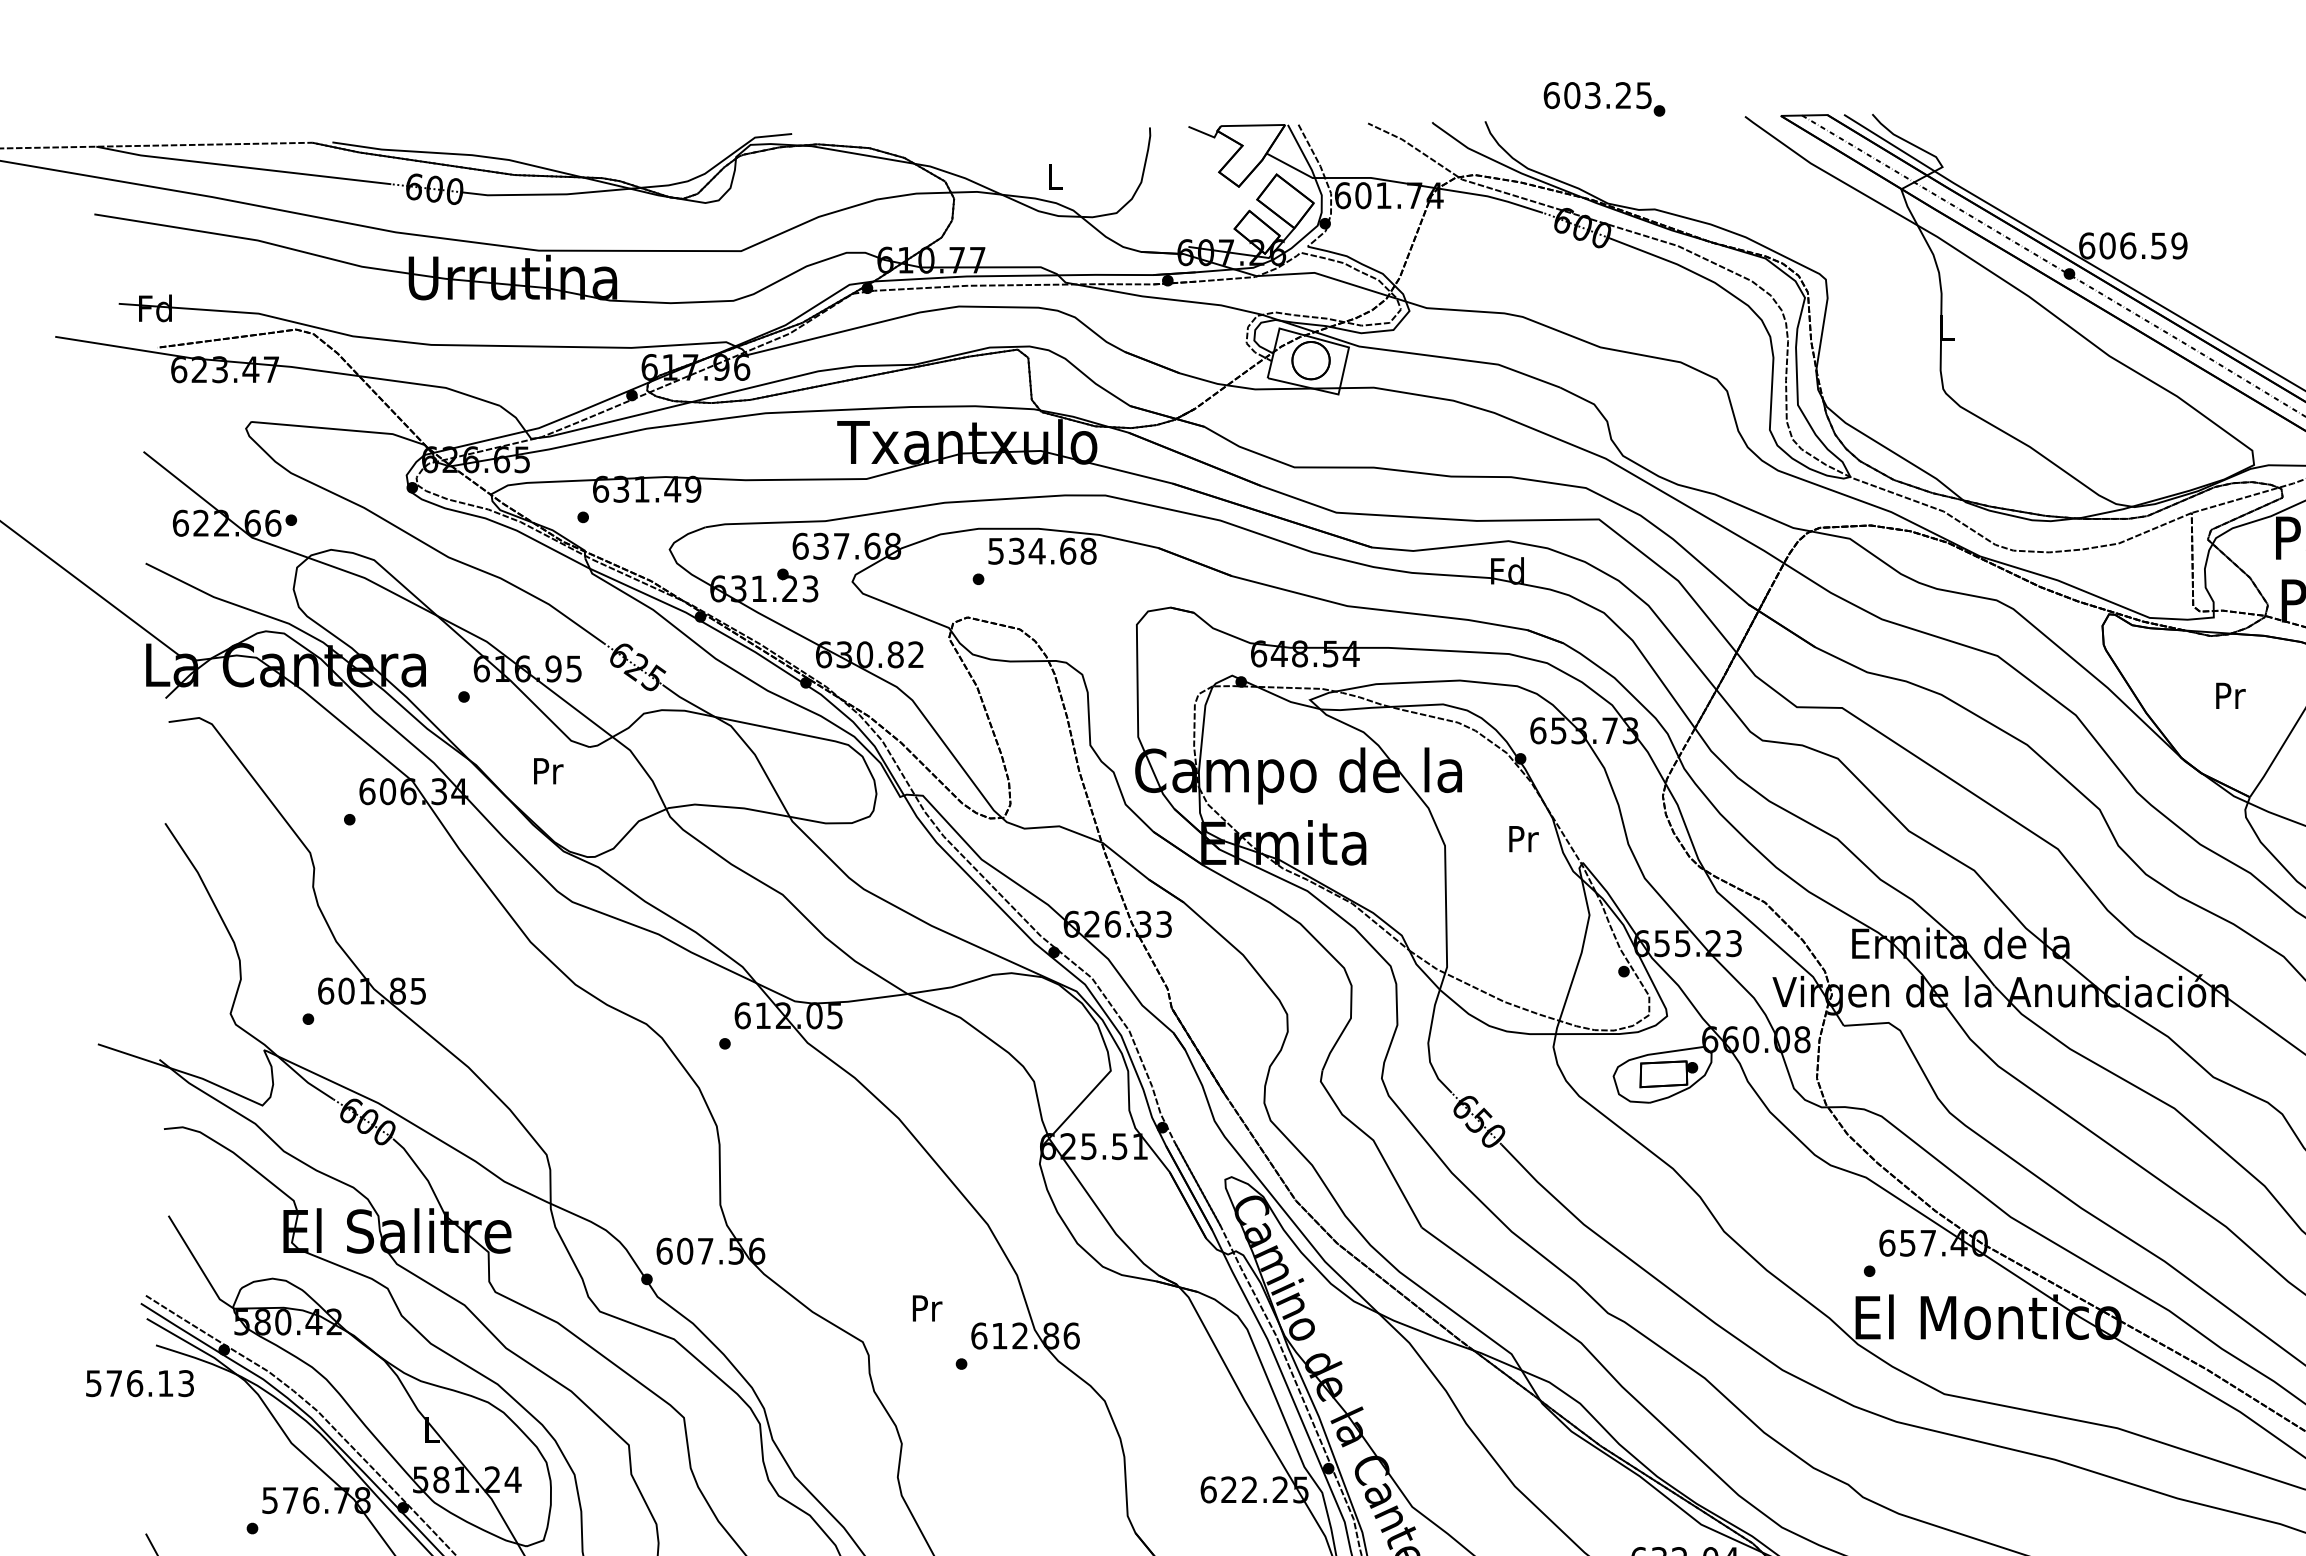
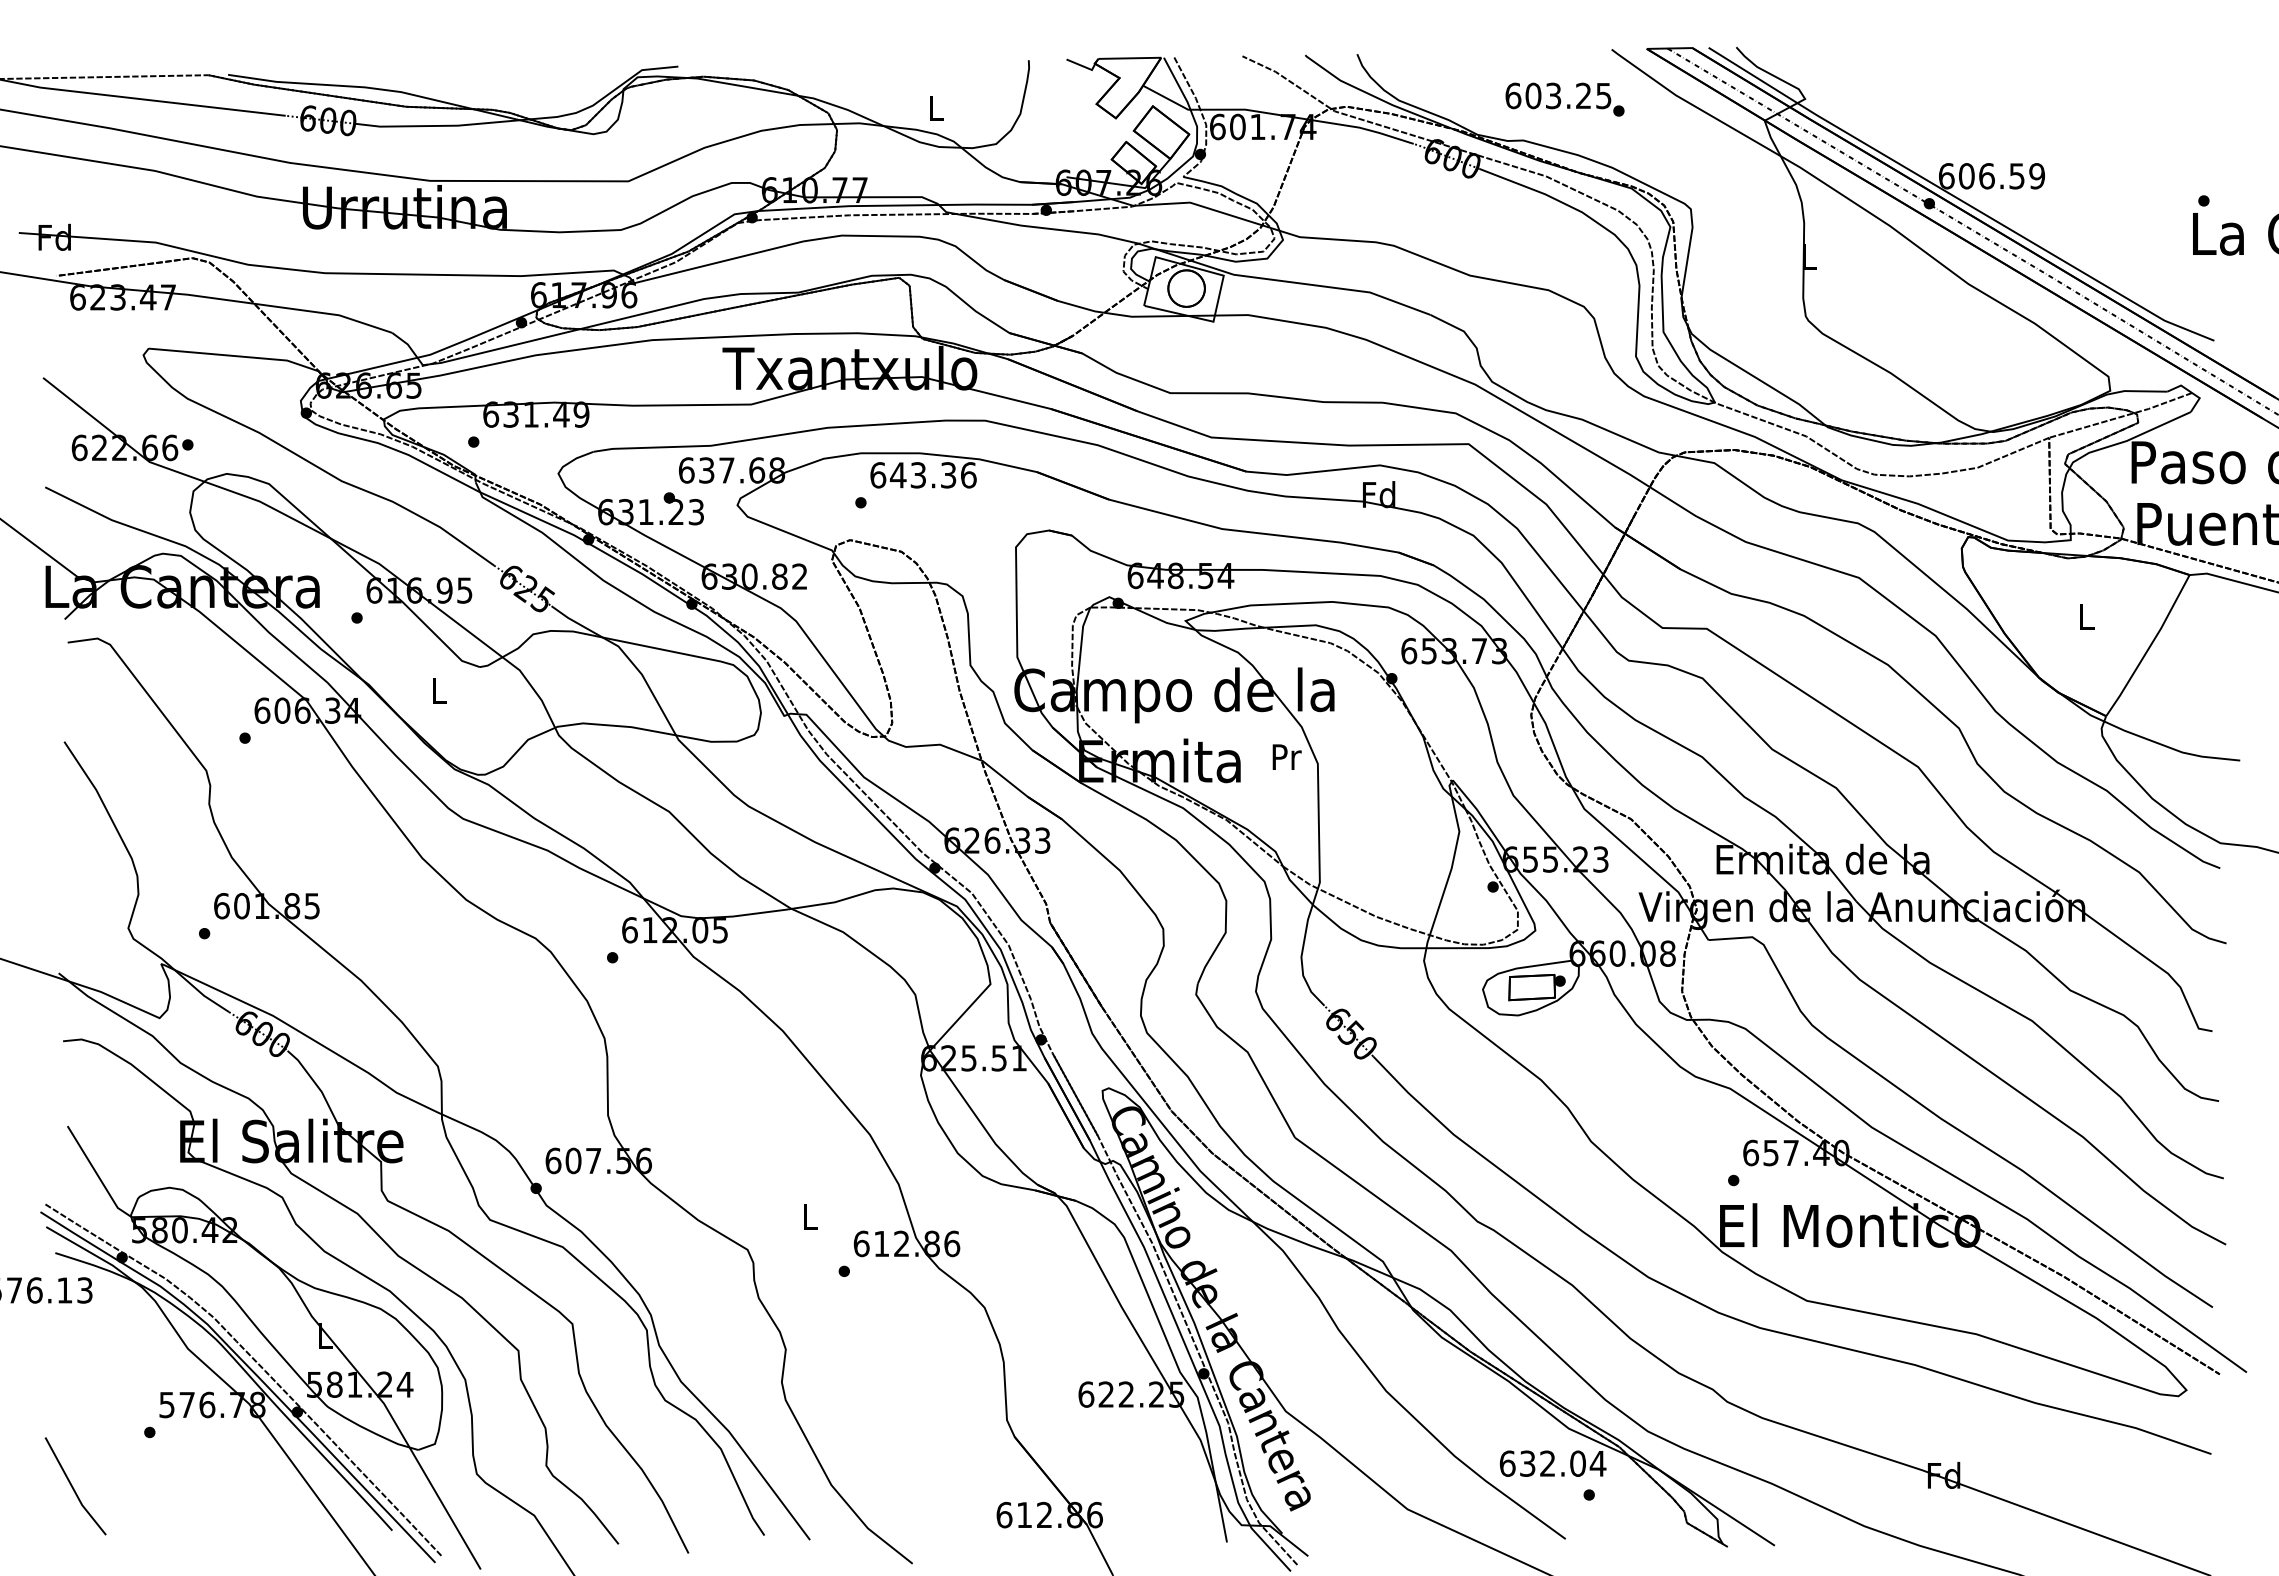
text: (1603, 99) -> (1564, 99), moved
text: (1042, 551) -> (923, 475), 534.68 -> 643.36
text: (2230, 695) -> (2087, 616), Pr -> L
text: (548, 770) -> (439, 690), Pr -> L
text: (1523, 838) -> (1286, 756), moved
text: (927, 1308) -> (810, 1216), Pr -> L

